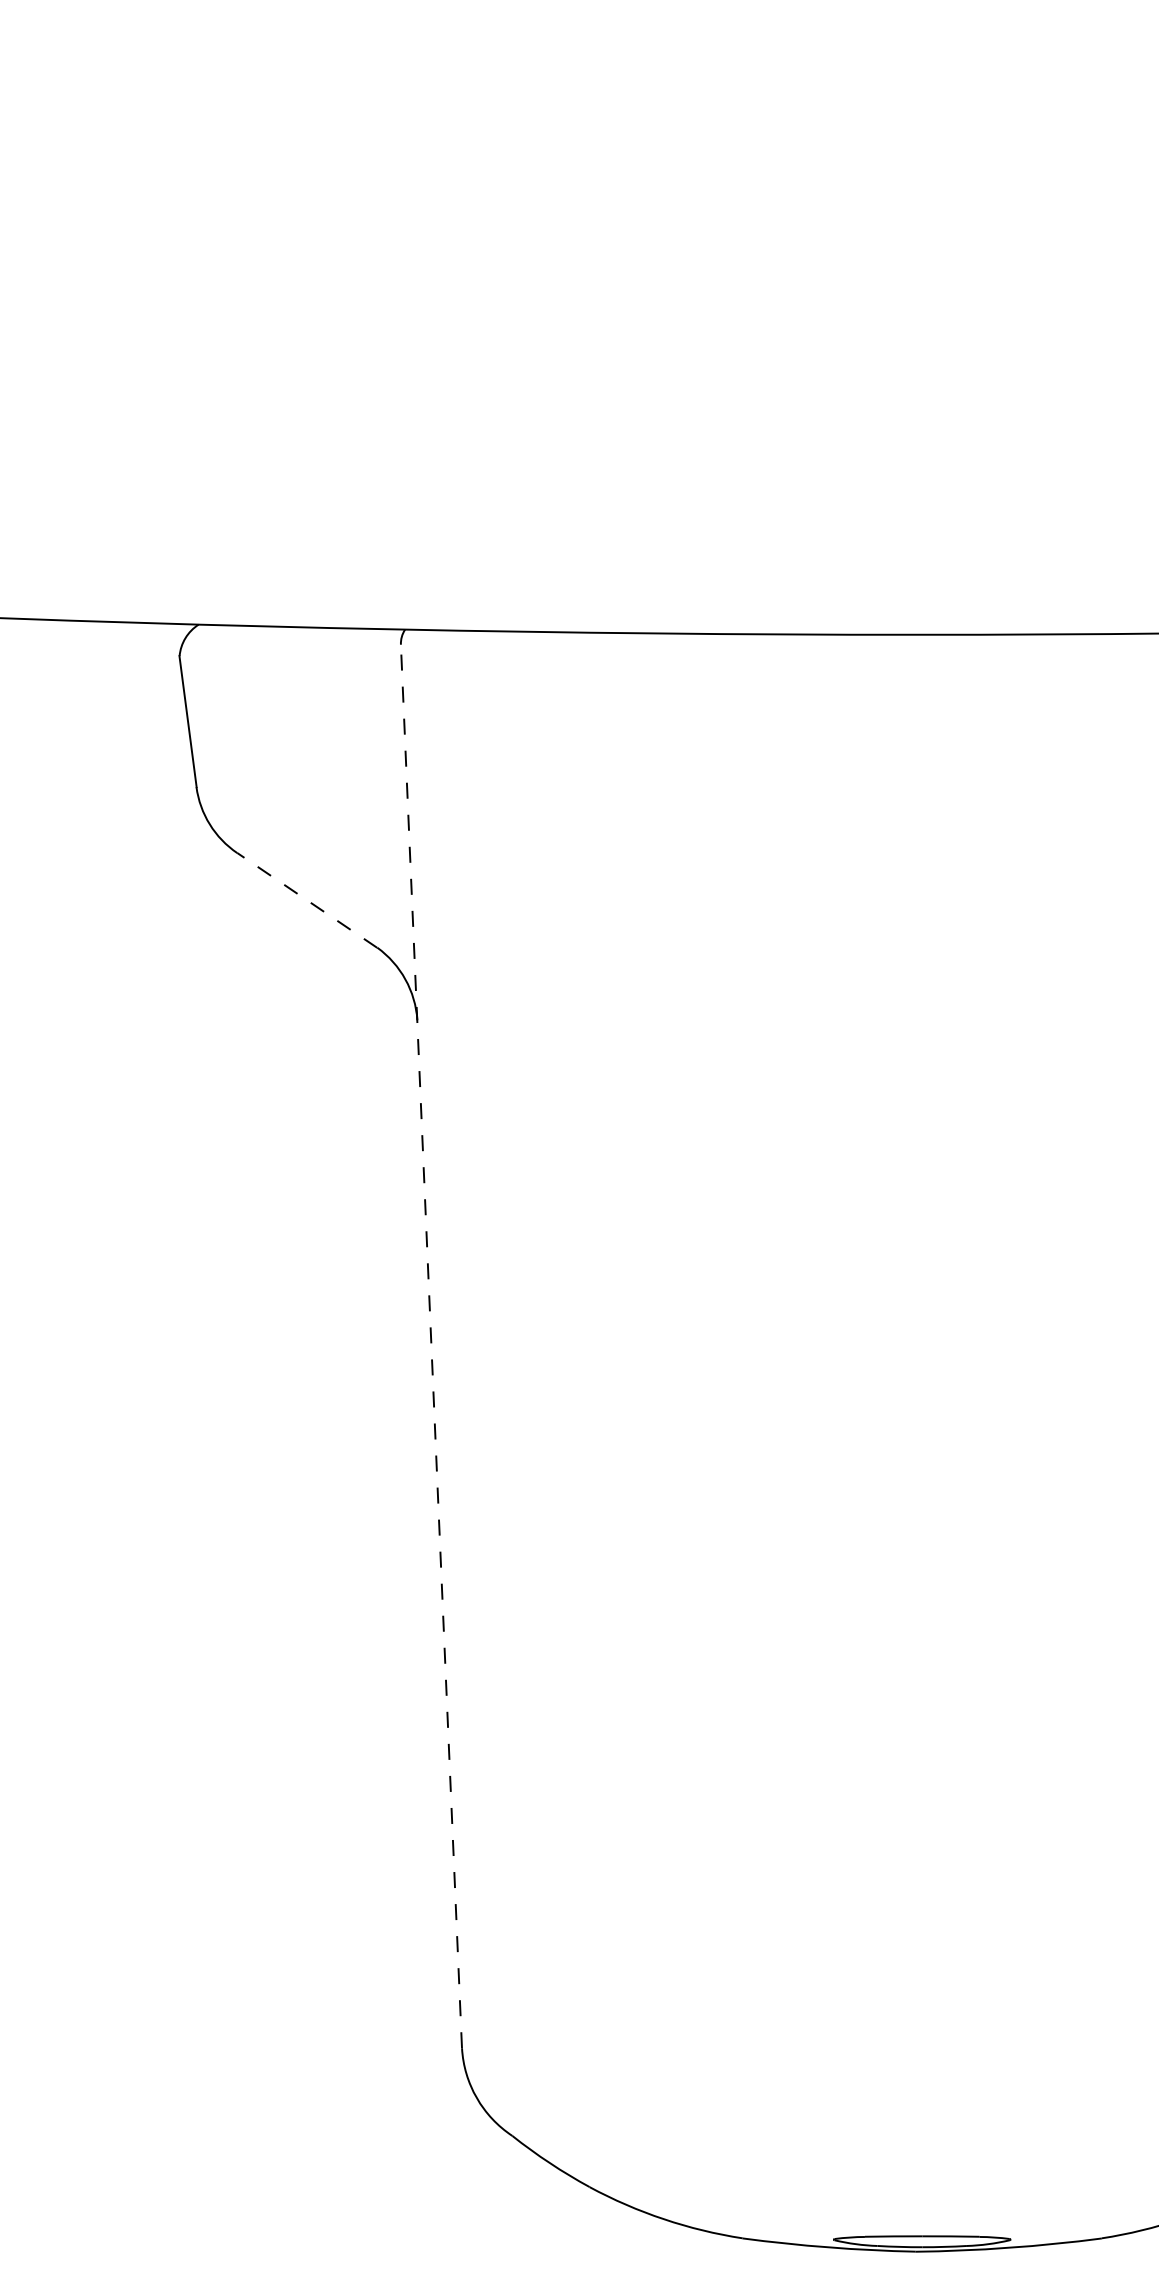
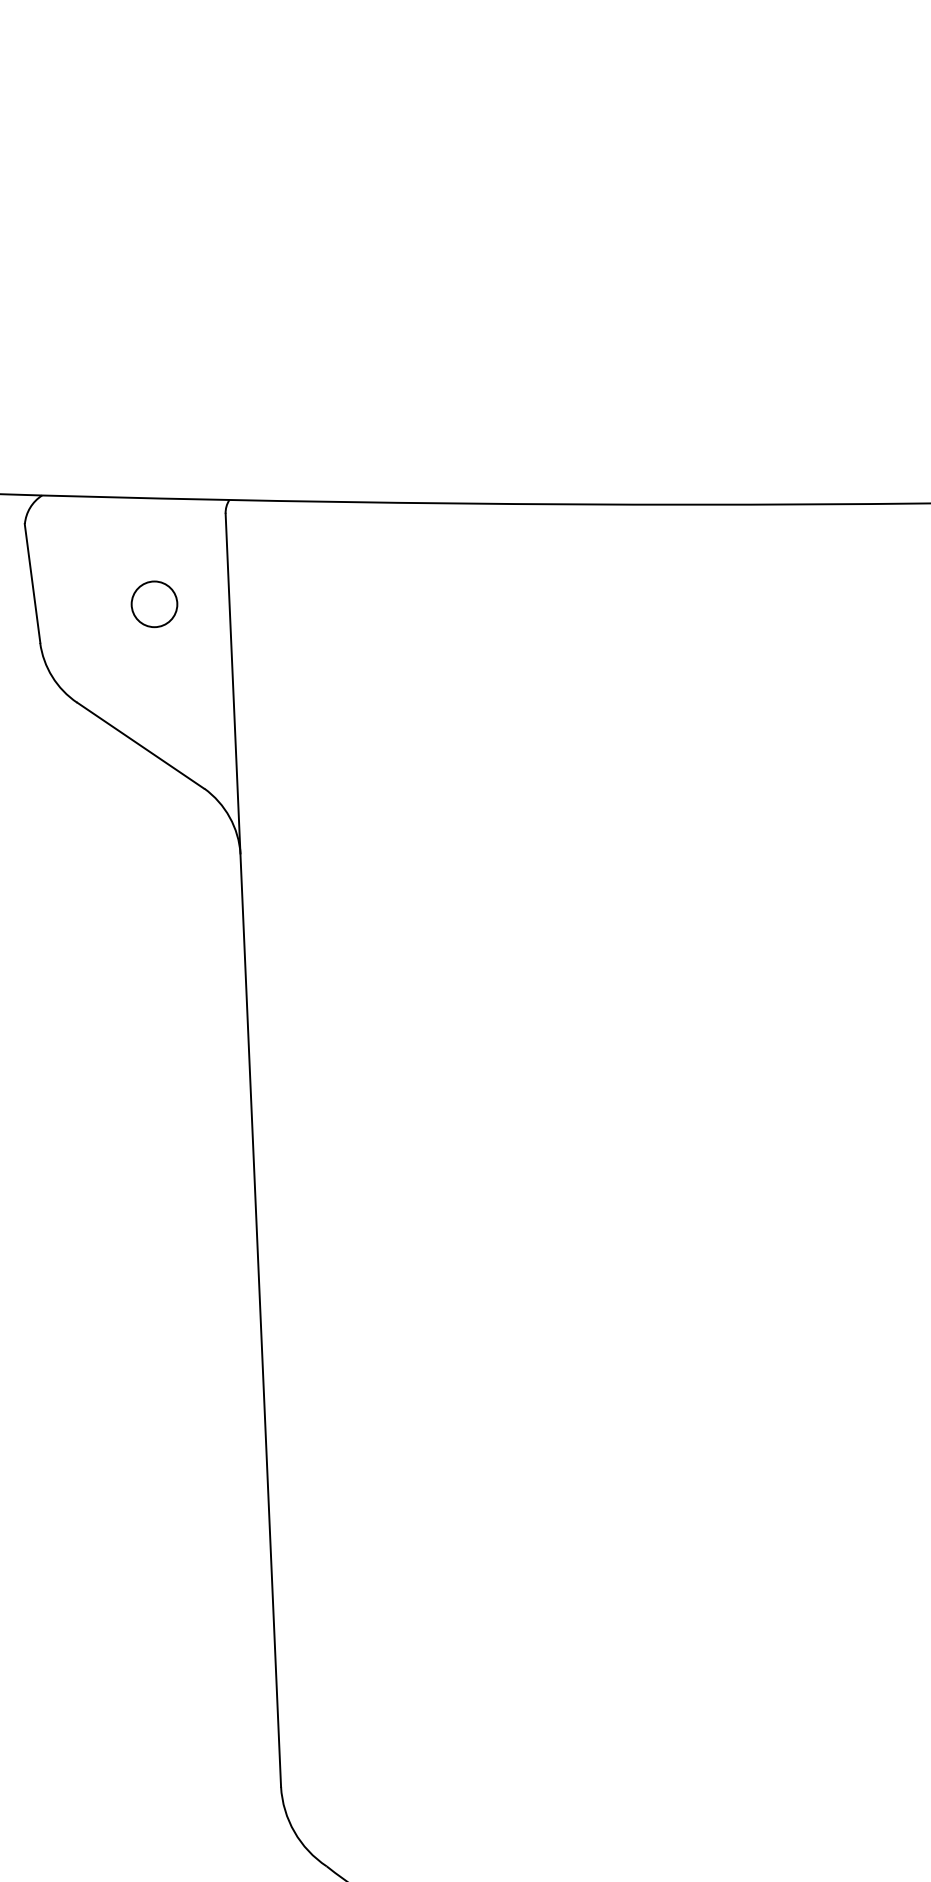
circle: (322, 744) -> (154, 604), added
line: (306, 900) -> (139, 745), dashed -> solid
line: (431, 1346) -> (253, 1150), dashed -> solid

